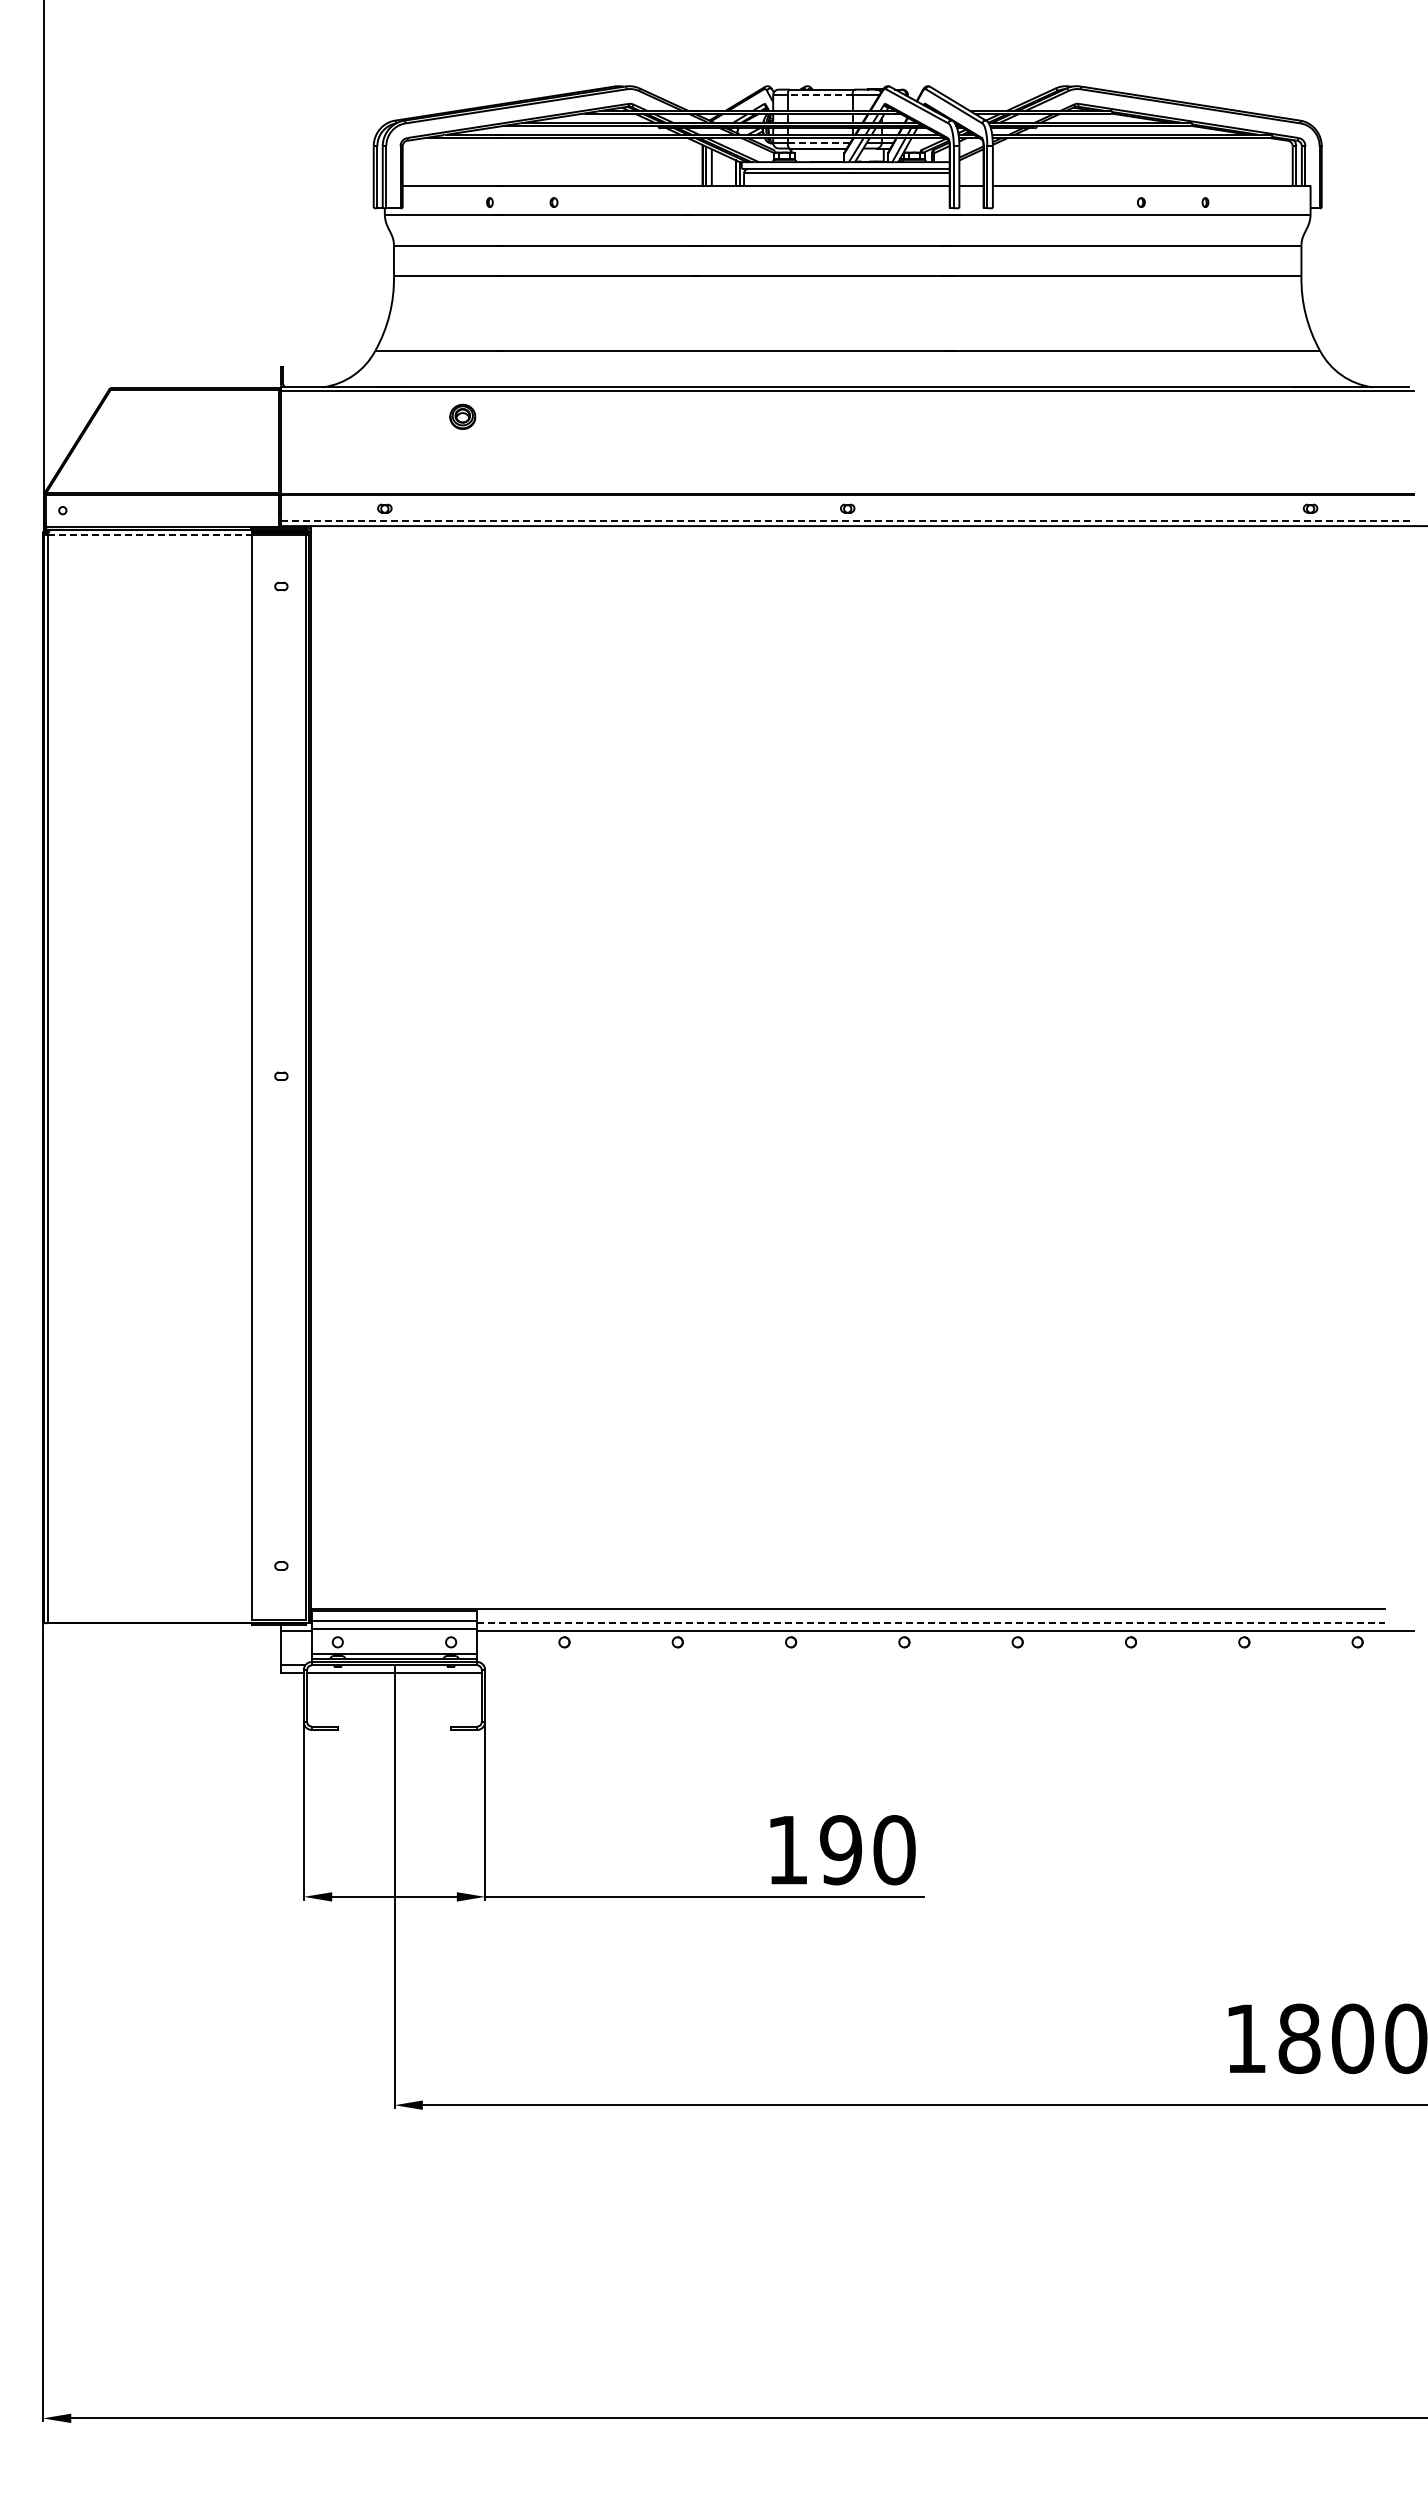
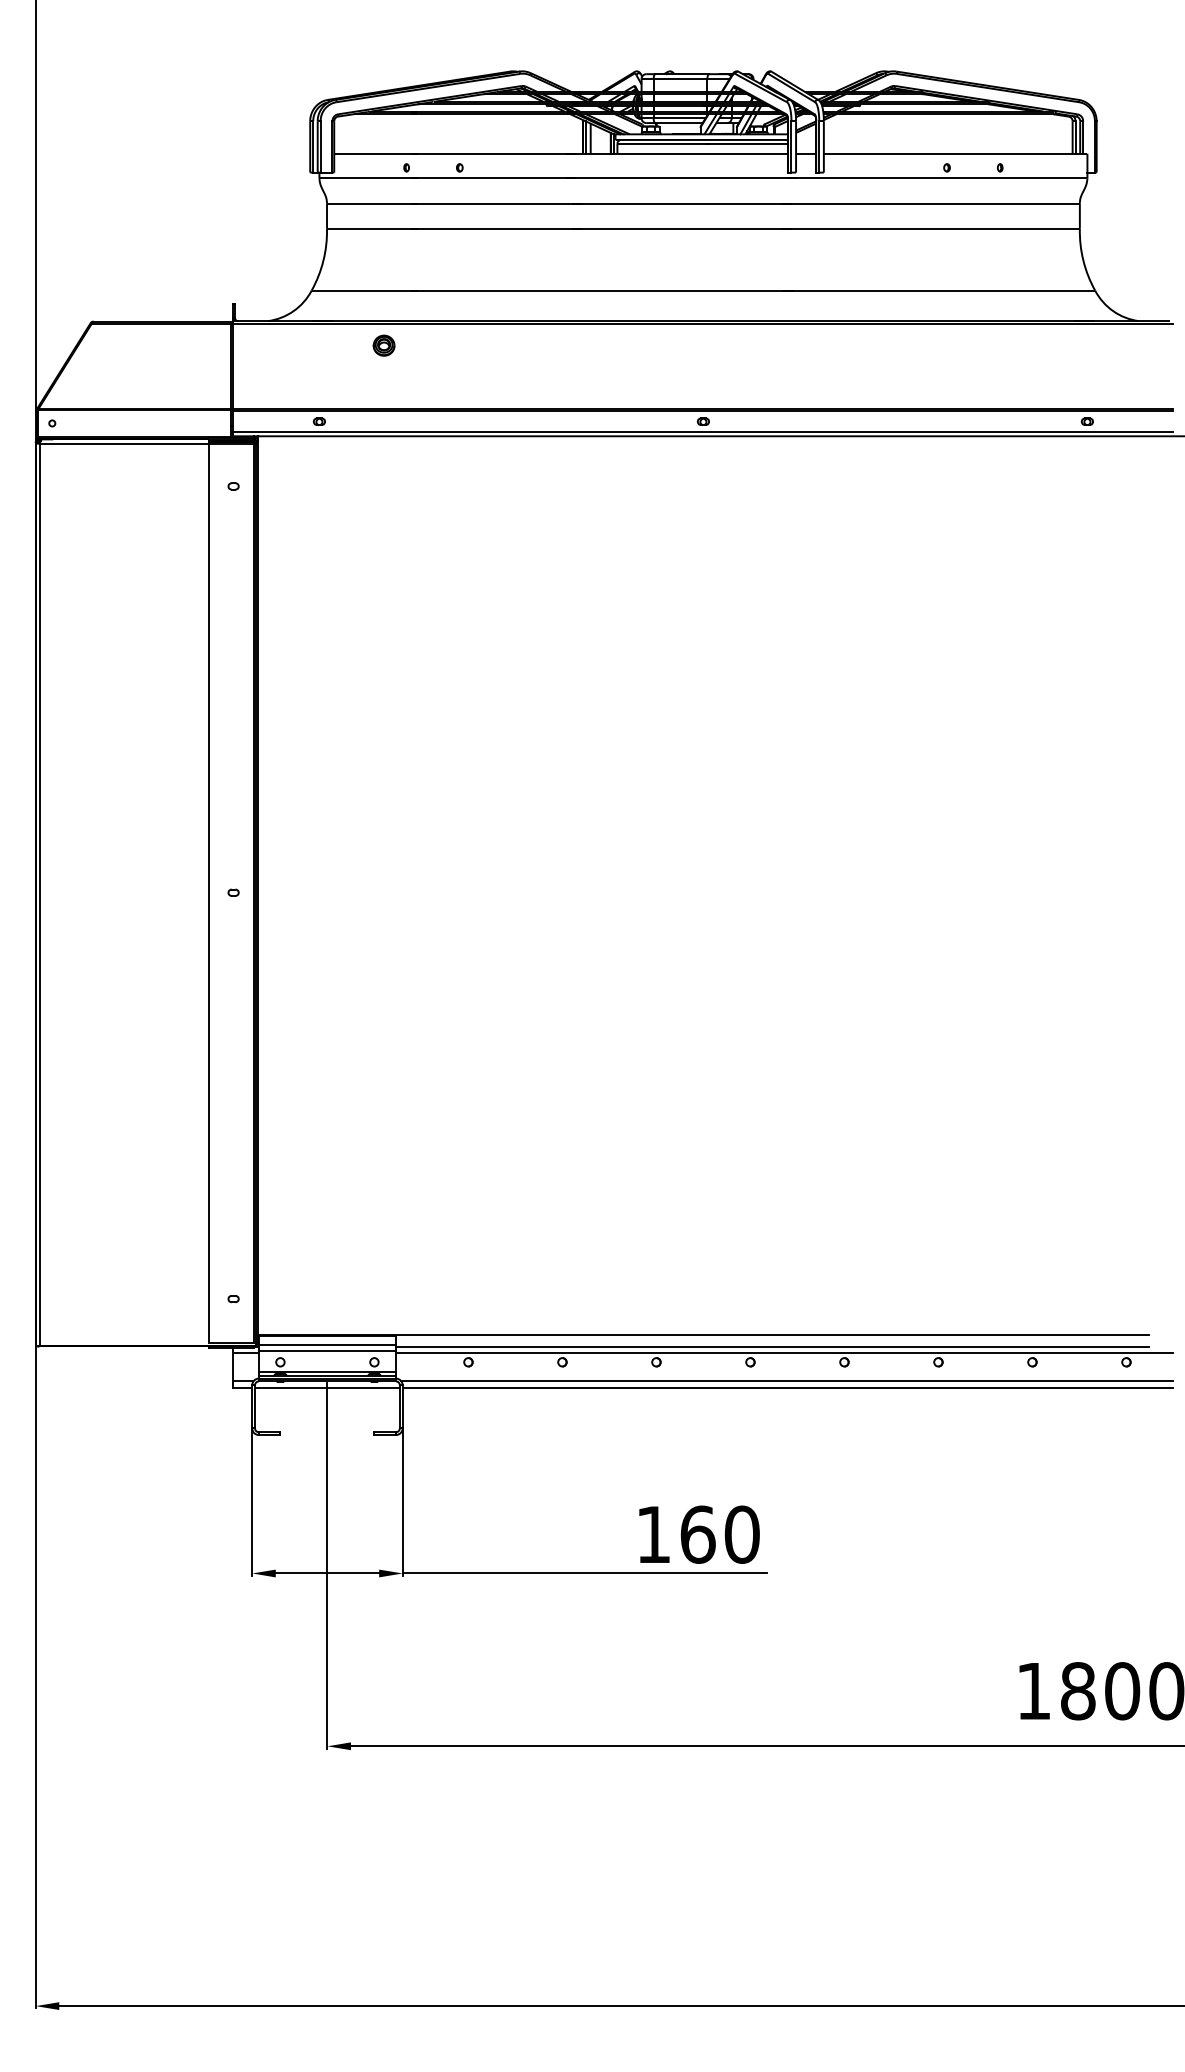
line: (819, 95) -> (680, 79), dashed -> solid
line: (818, 142) -> (679, 118), dashed -> solid
line: (847, 521) -> (703, 432), dashed -> solid
line: (150, 534) -> (125, 443), dashed -> solid
line: (931, 1623) -> (772, 1346), dashed -> solid
line: (948, 1665) -> (787, 1381), added
line: (949, 1673) -> (787, 1388), added
text: (841, 1850) -> (698, 1535), 190 -> 160

